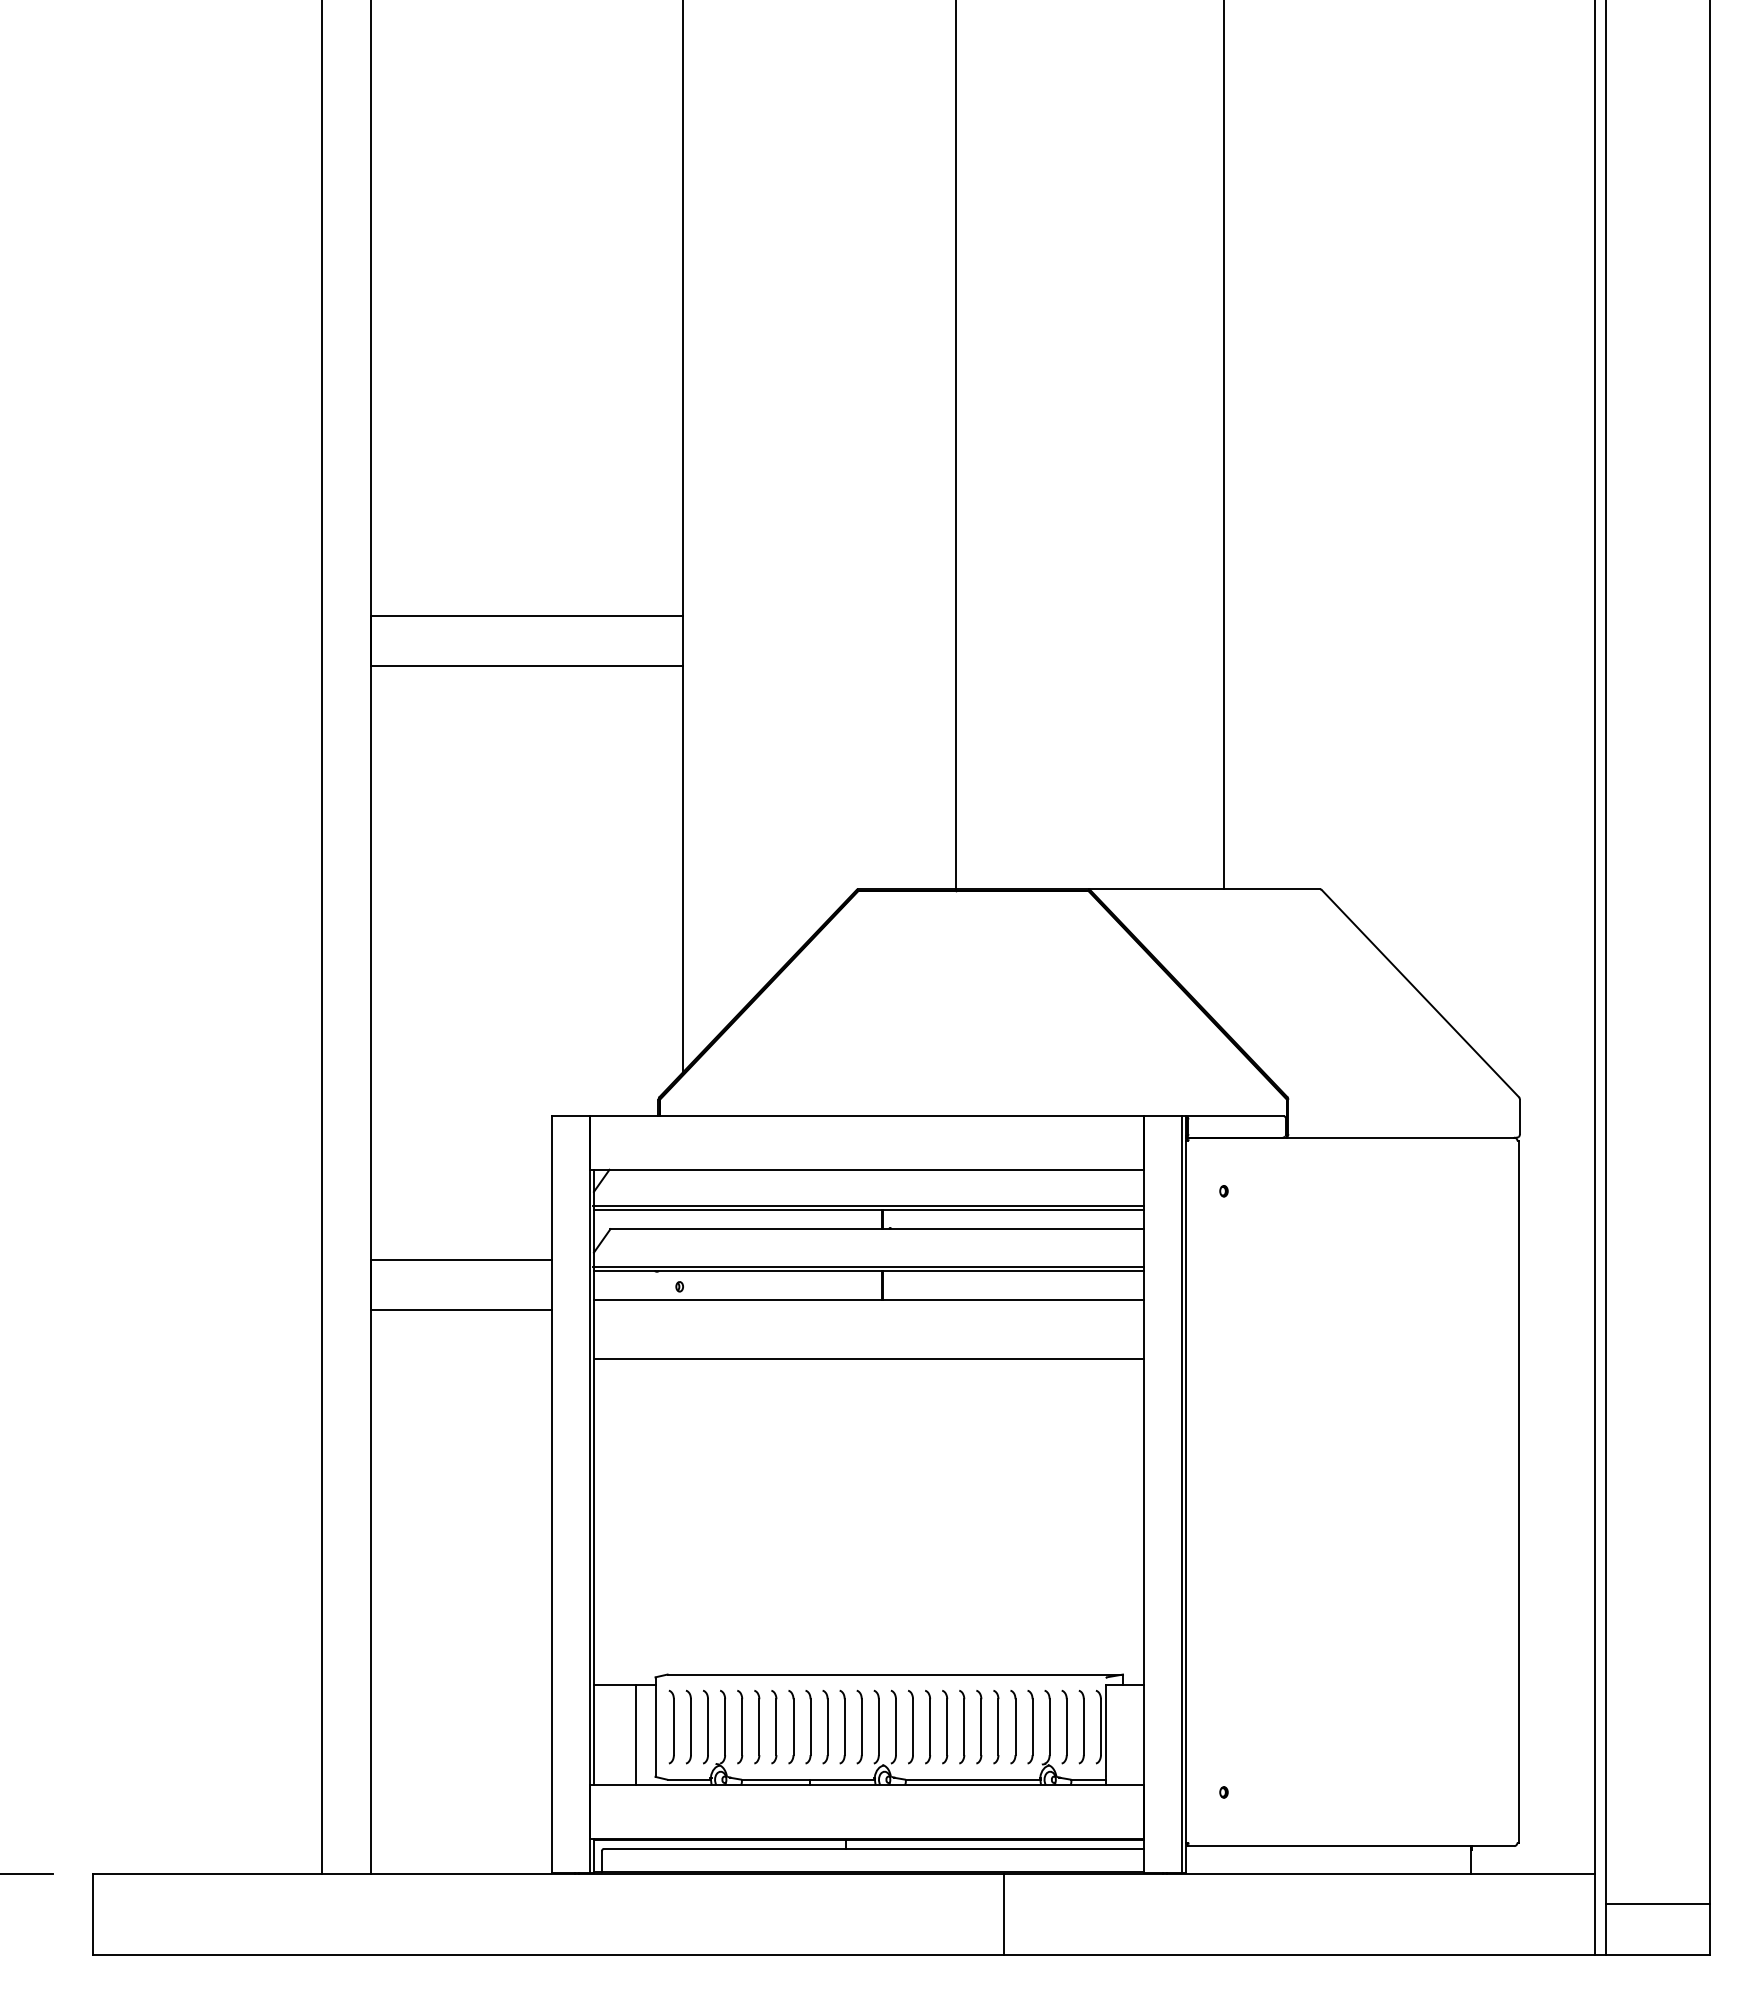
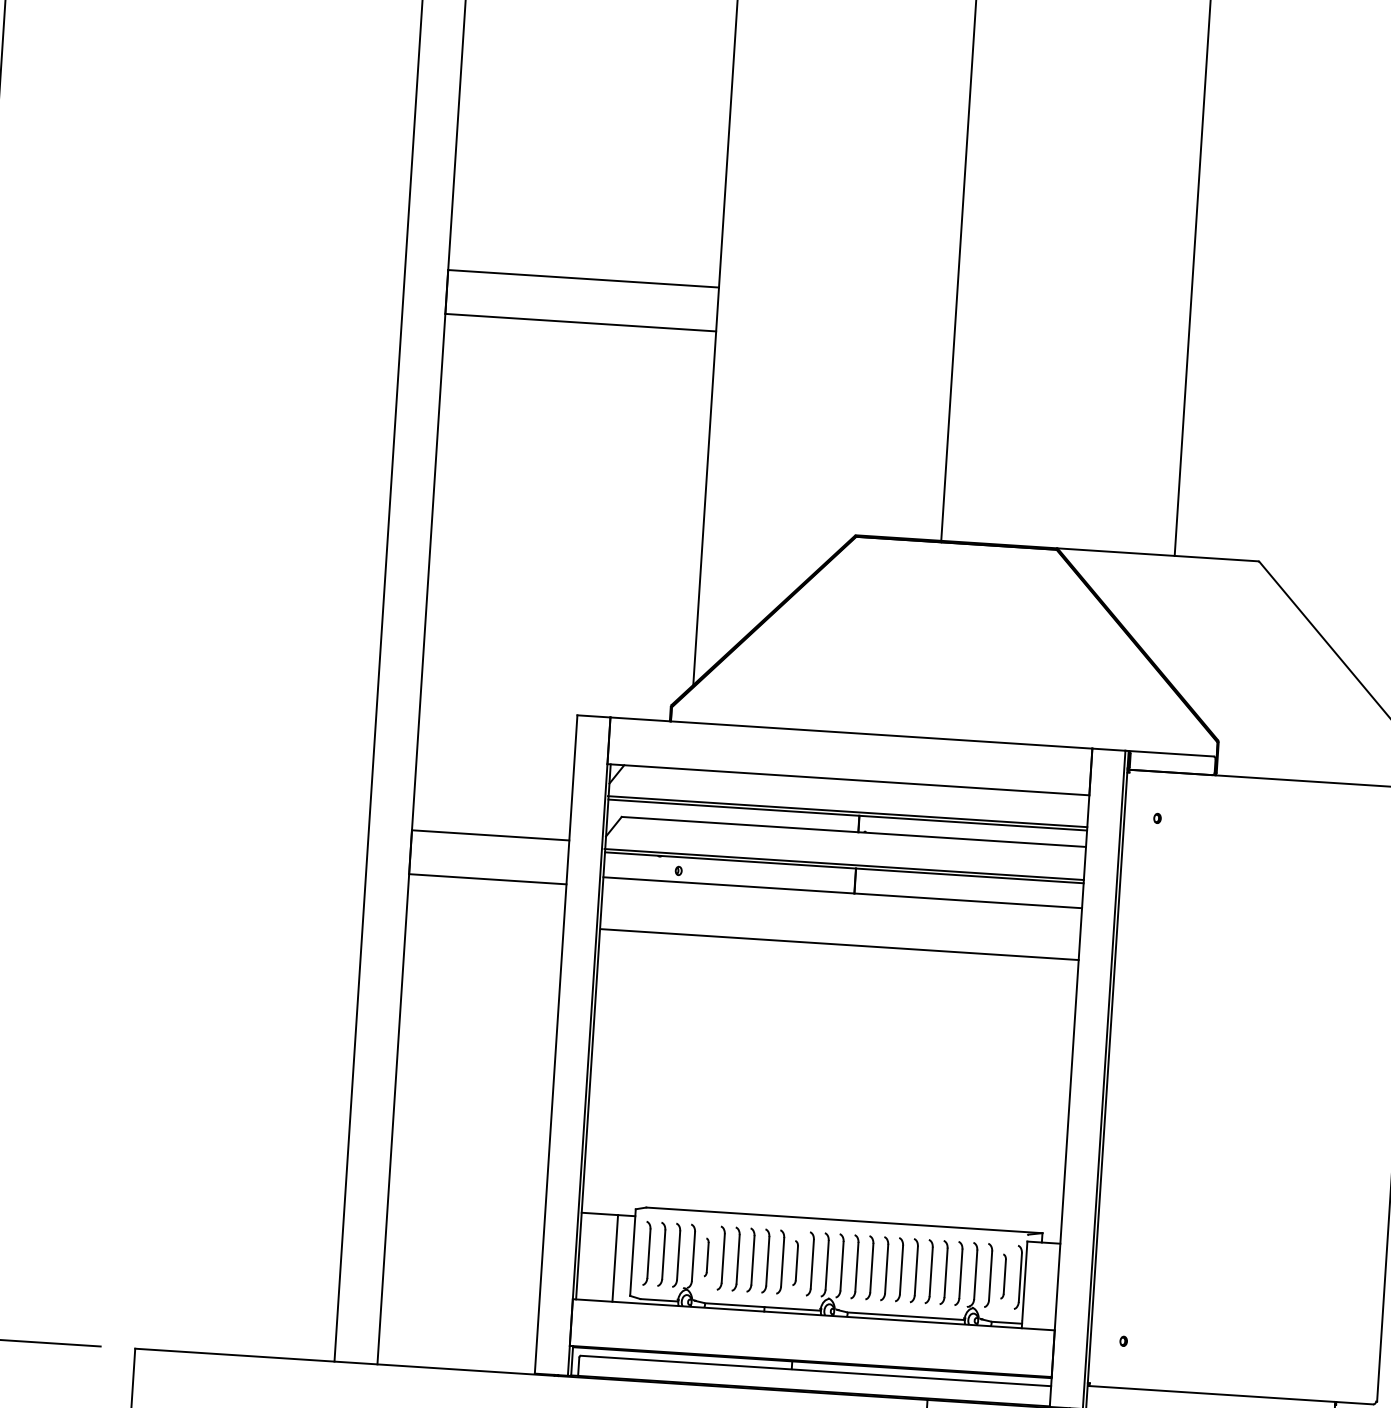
part: (740, 1727) -> (706, 1257), size x0.6
part: (842, 1727) -> (795, 1263), size x0.7
part: (1081, 1727) -> (1003, 1276), size x0.7

